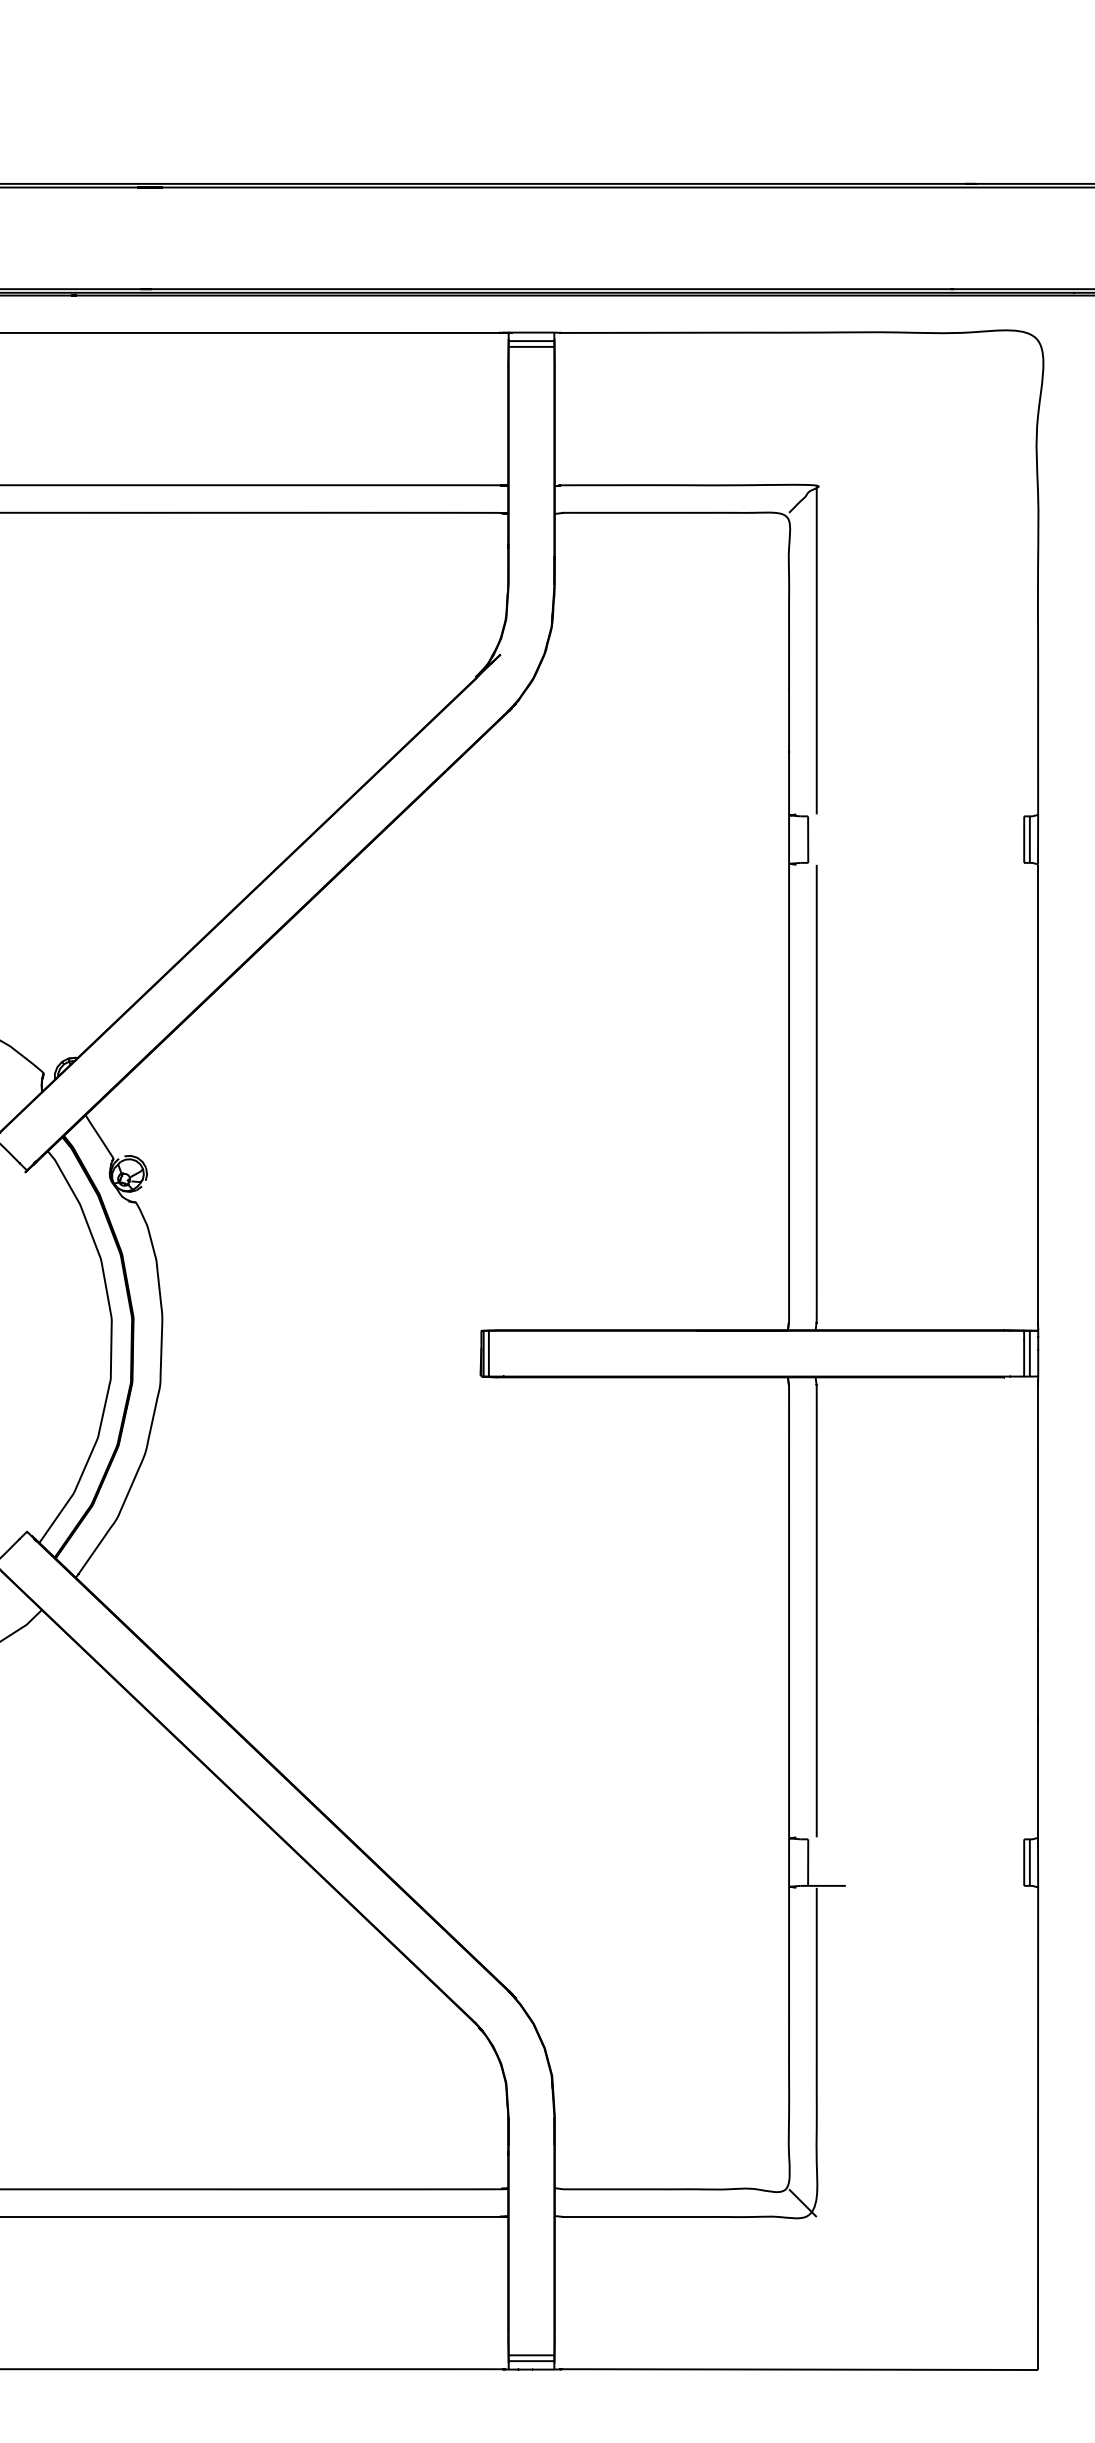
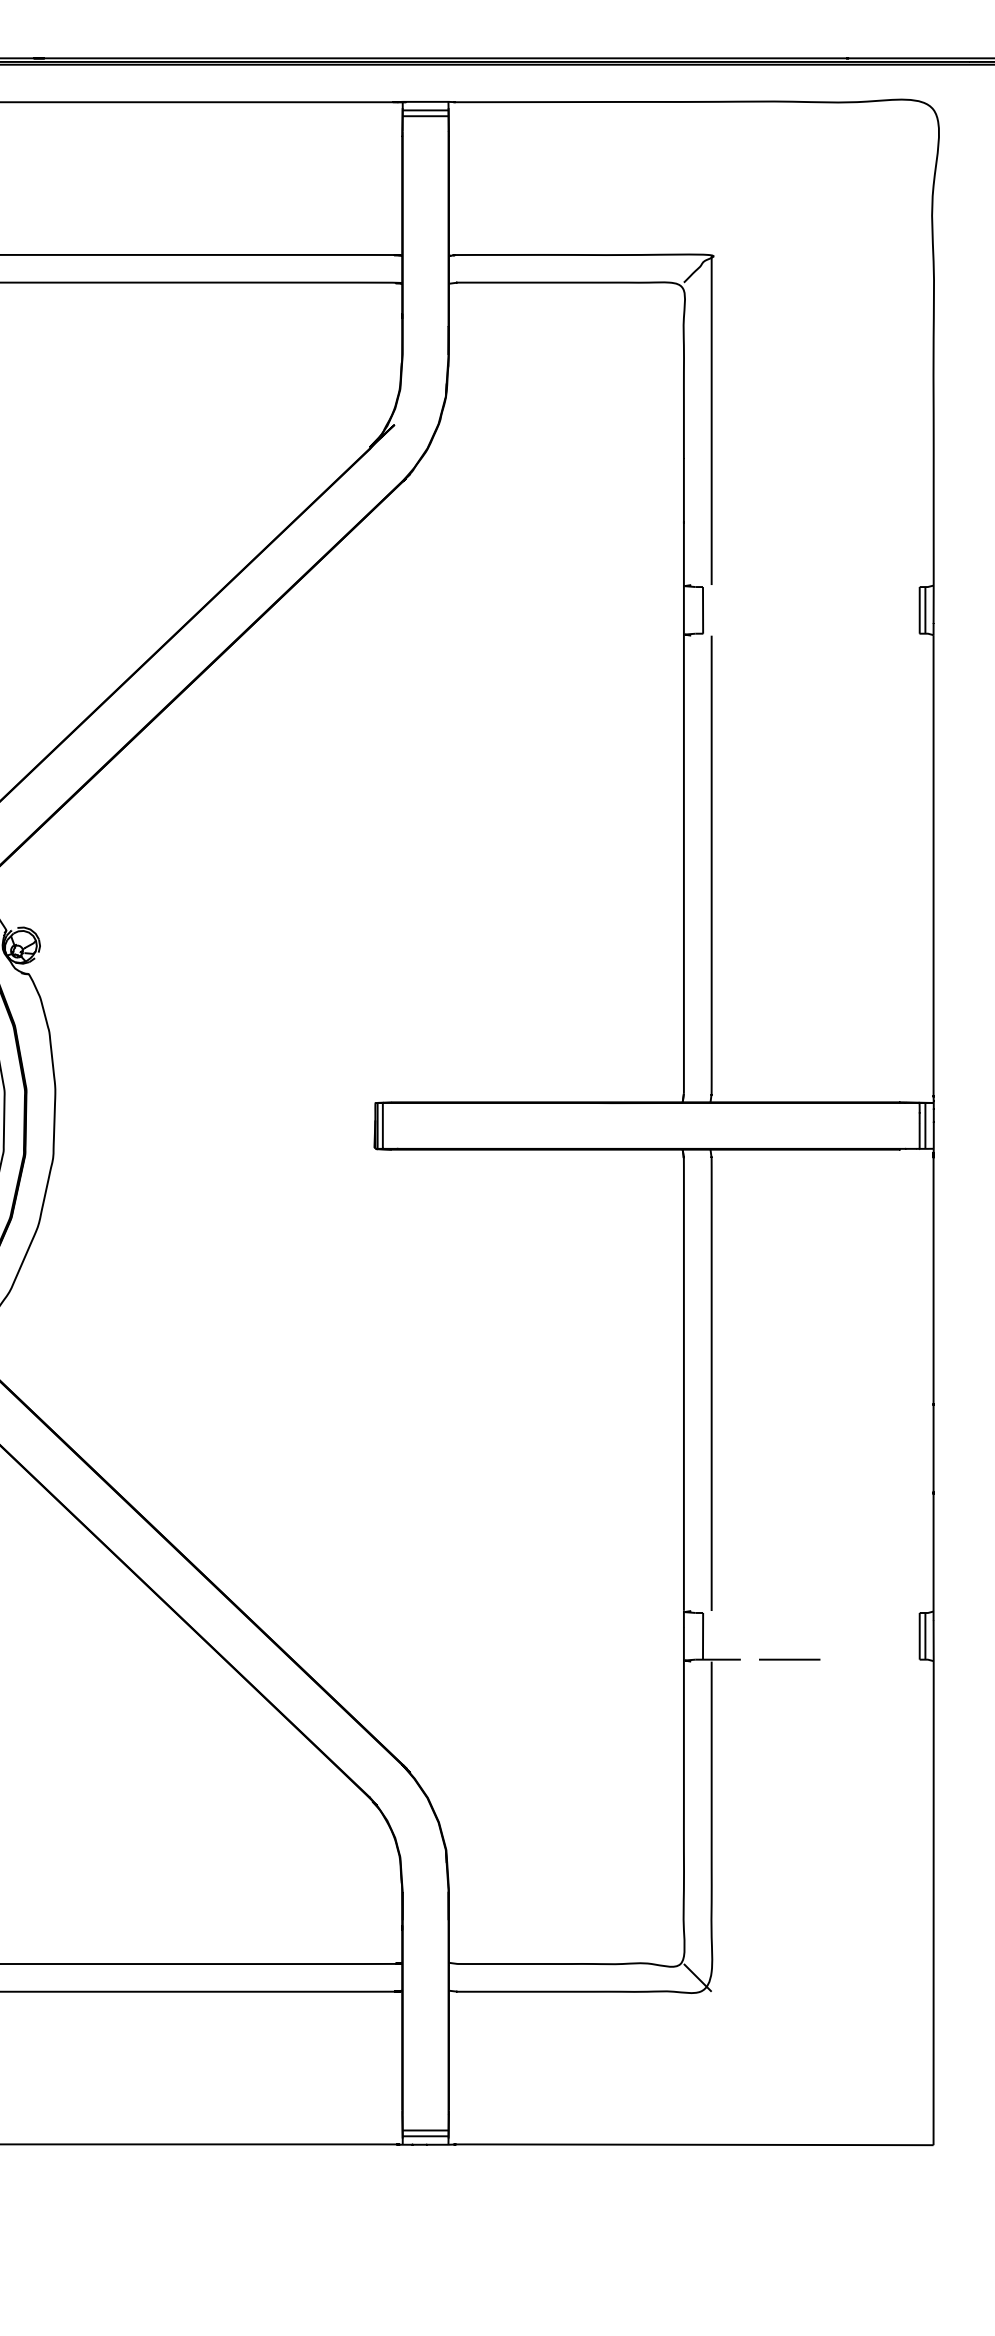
line: (894, 1885) -> (789, 1659), added

